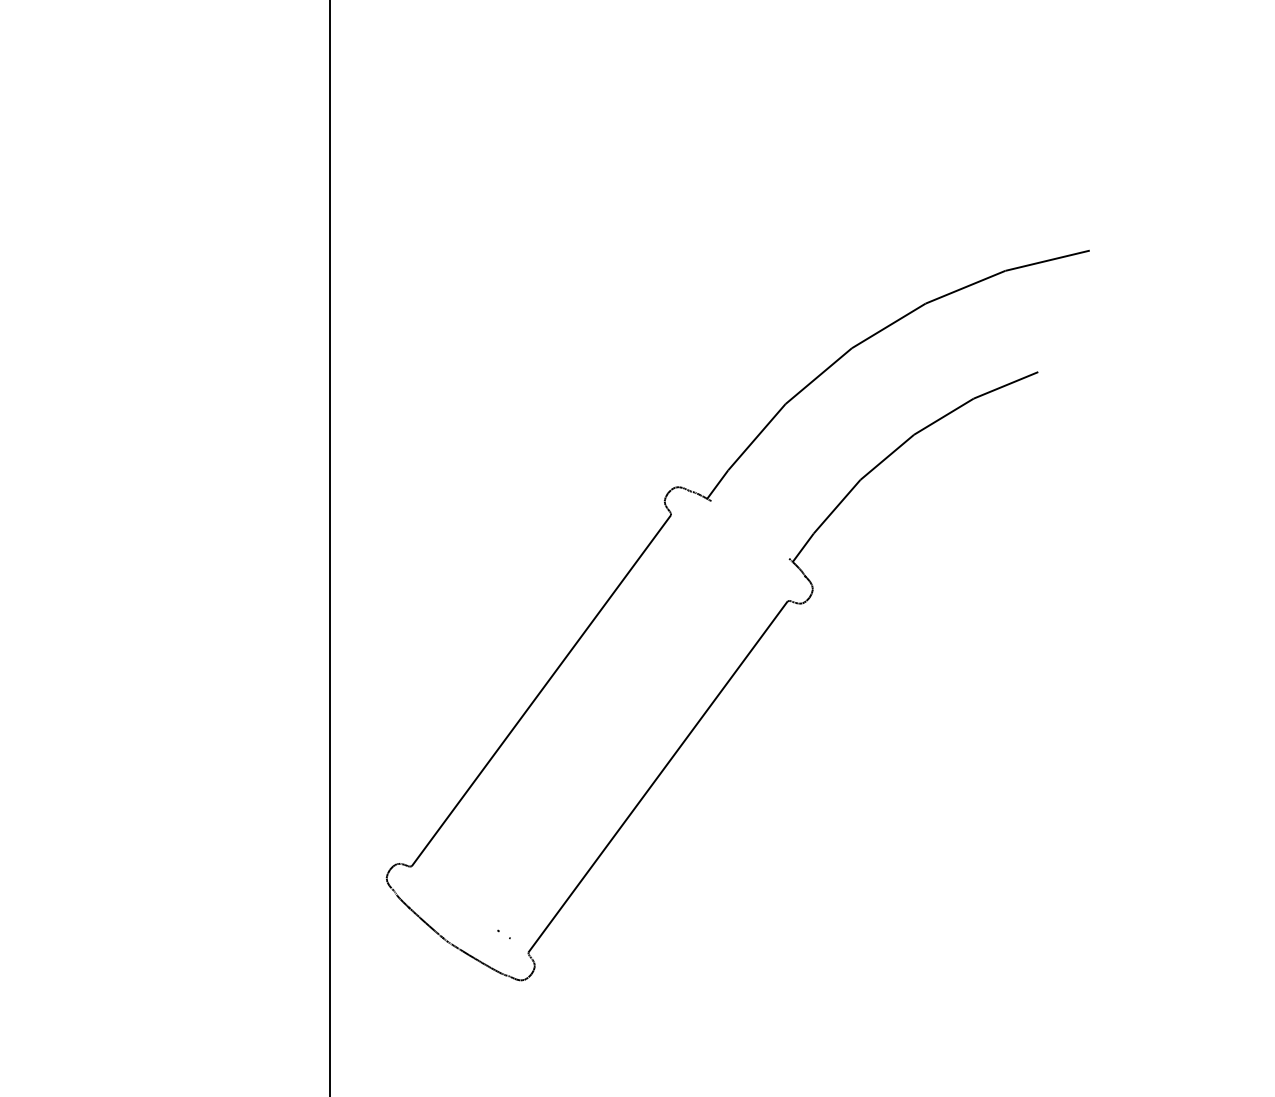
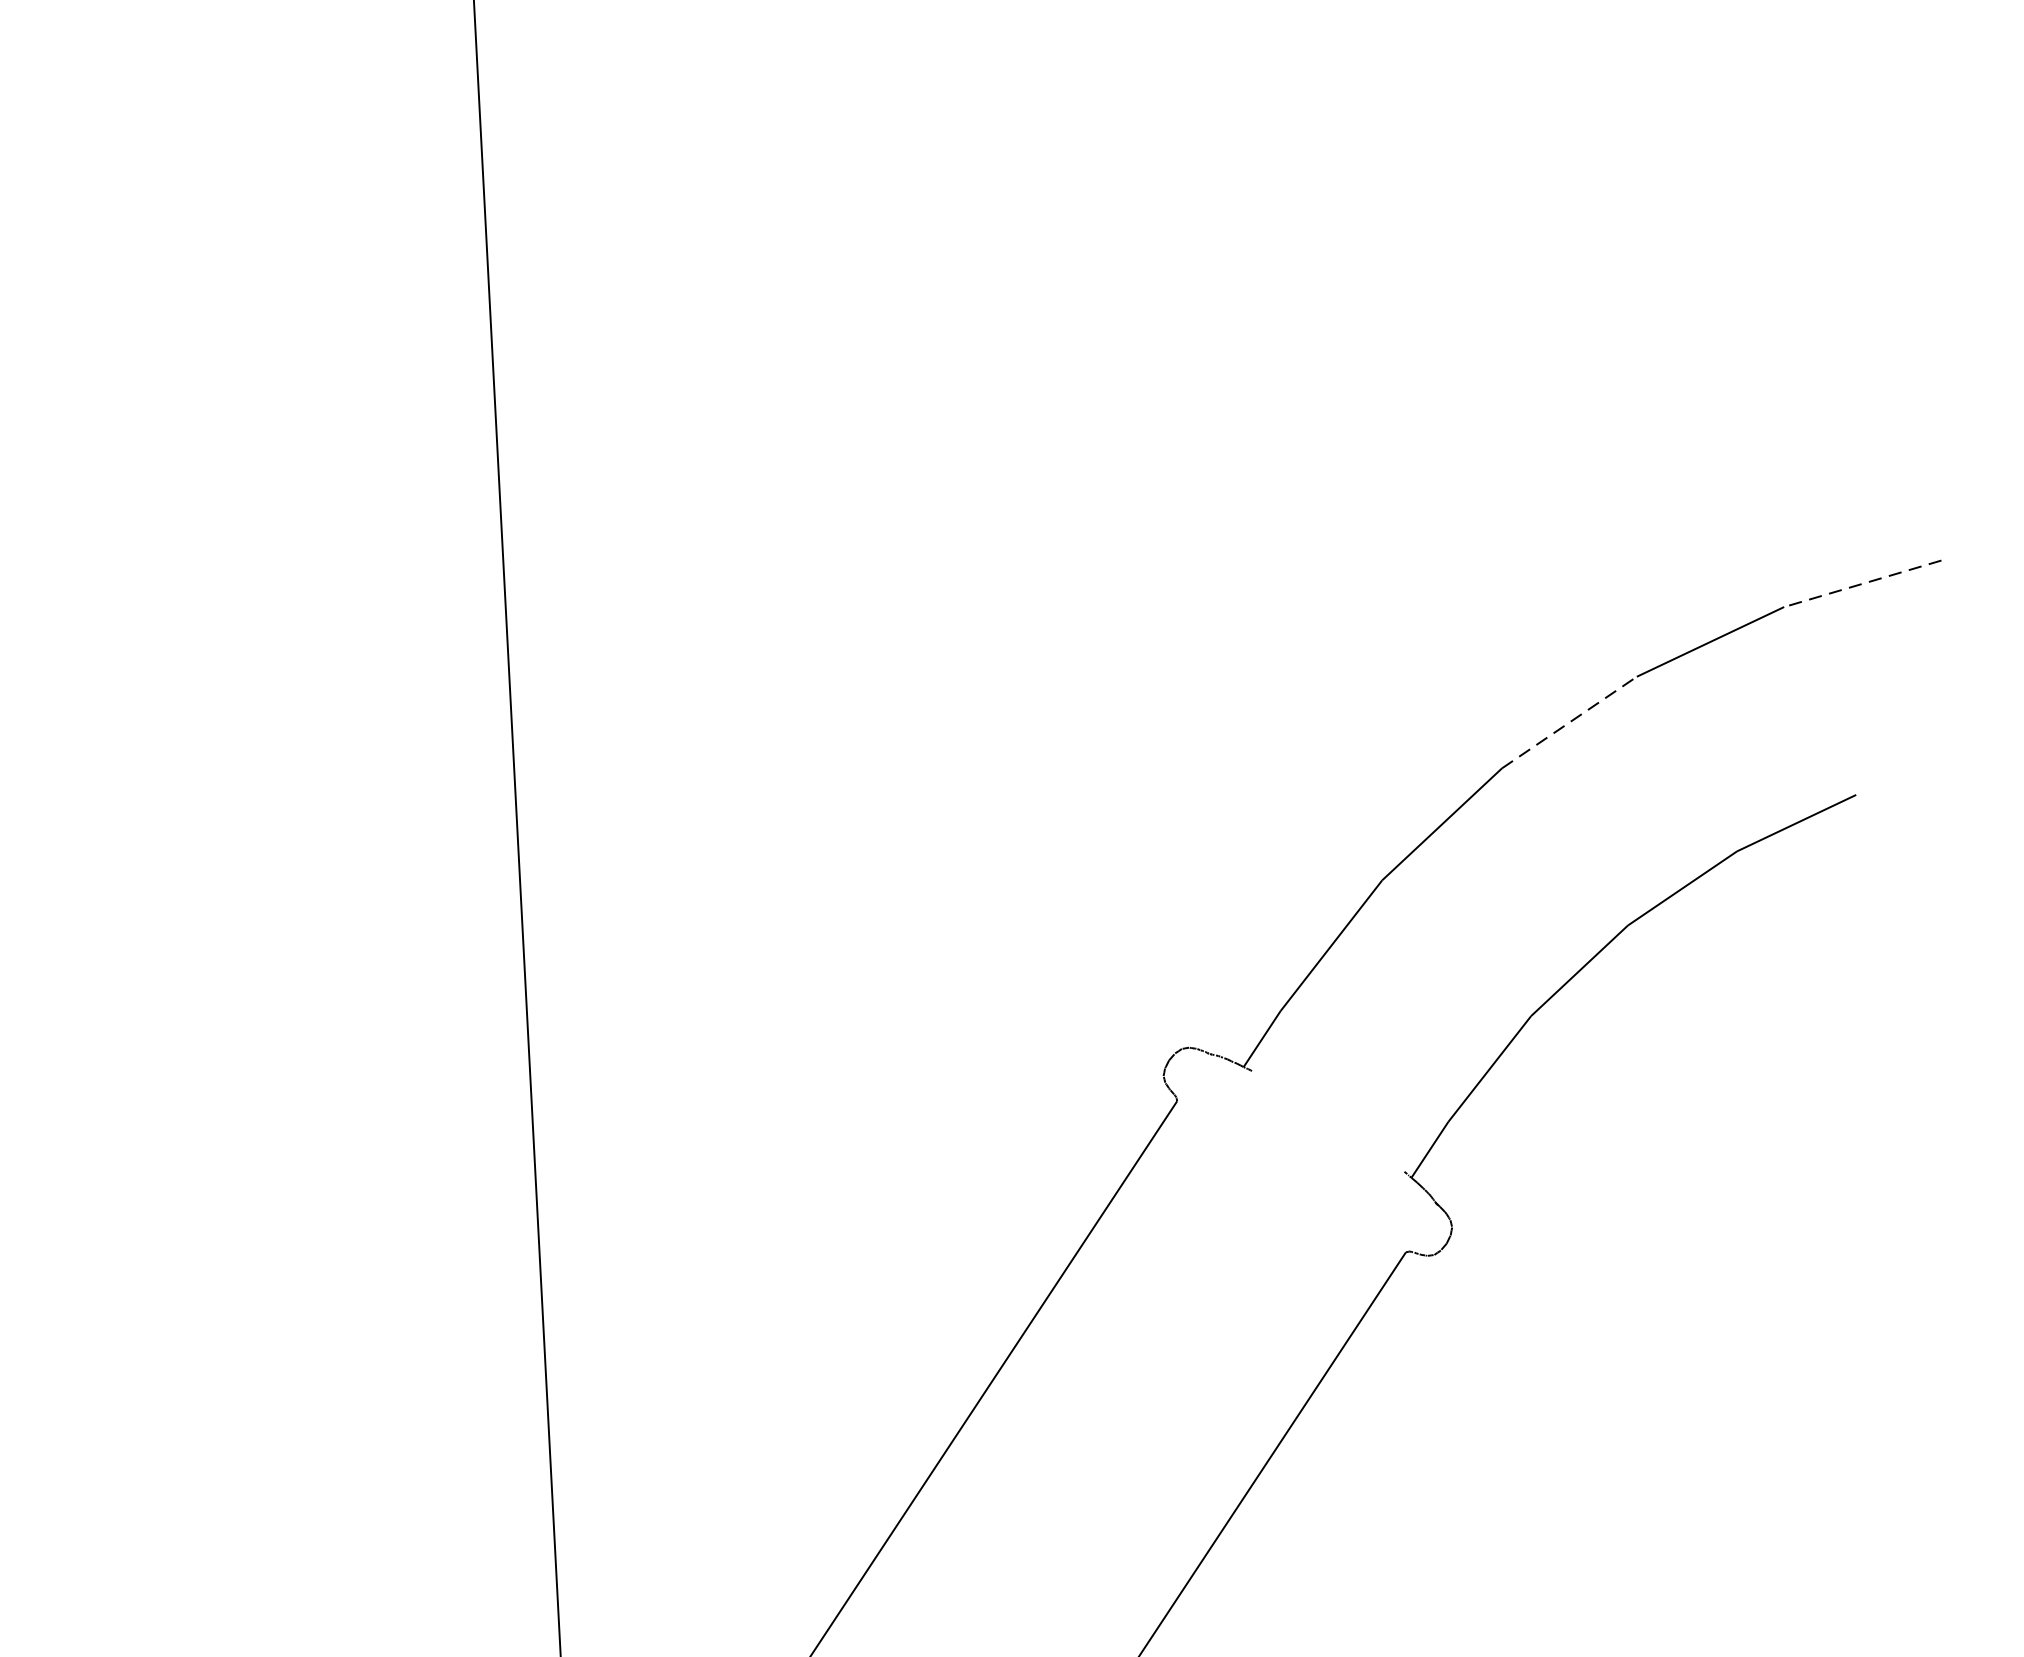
line: (1047, 260) -> (1862, 583), solid -> dashed
line: (889, 325) -> (1570, 721), solid -> dashed

